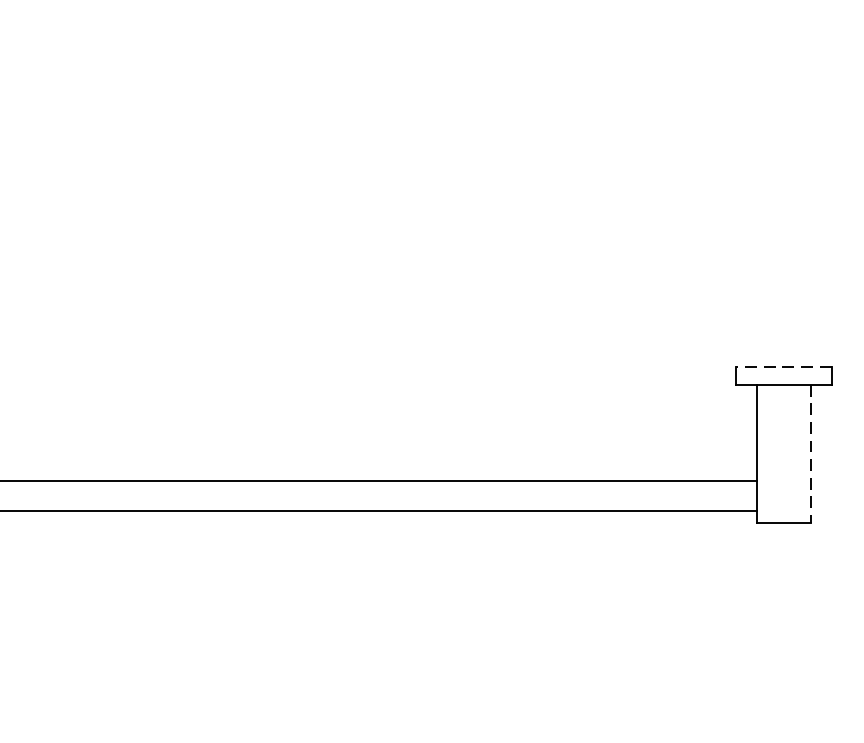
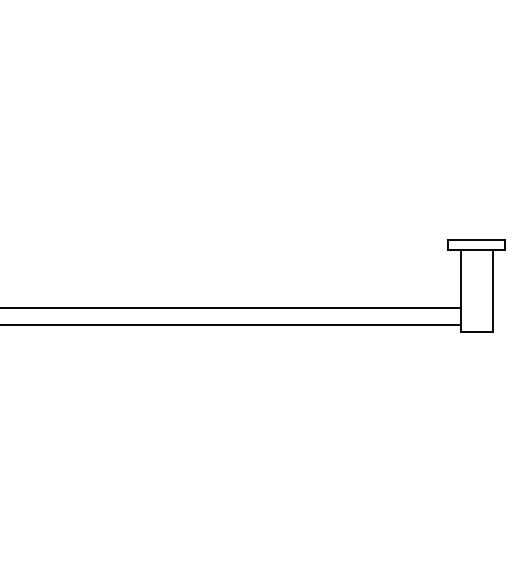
line: (783, 366) -> (476, 239), dashed -> solid
line: (810, 454) -> (492, 291), dashed -> solid

